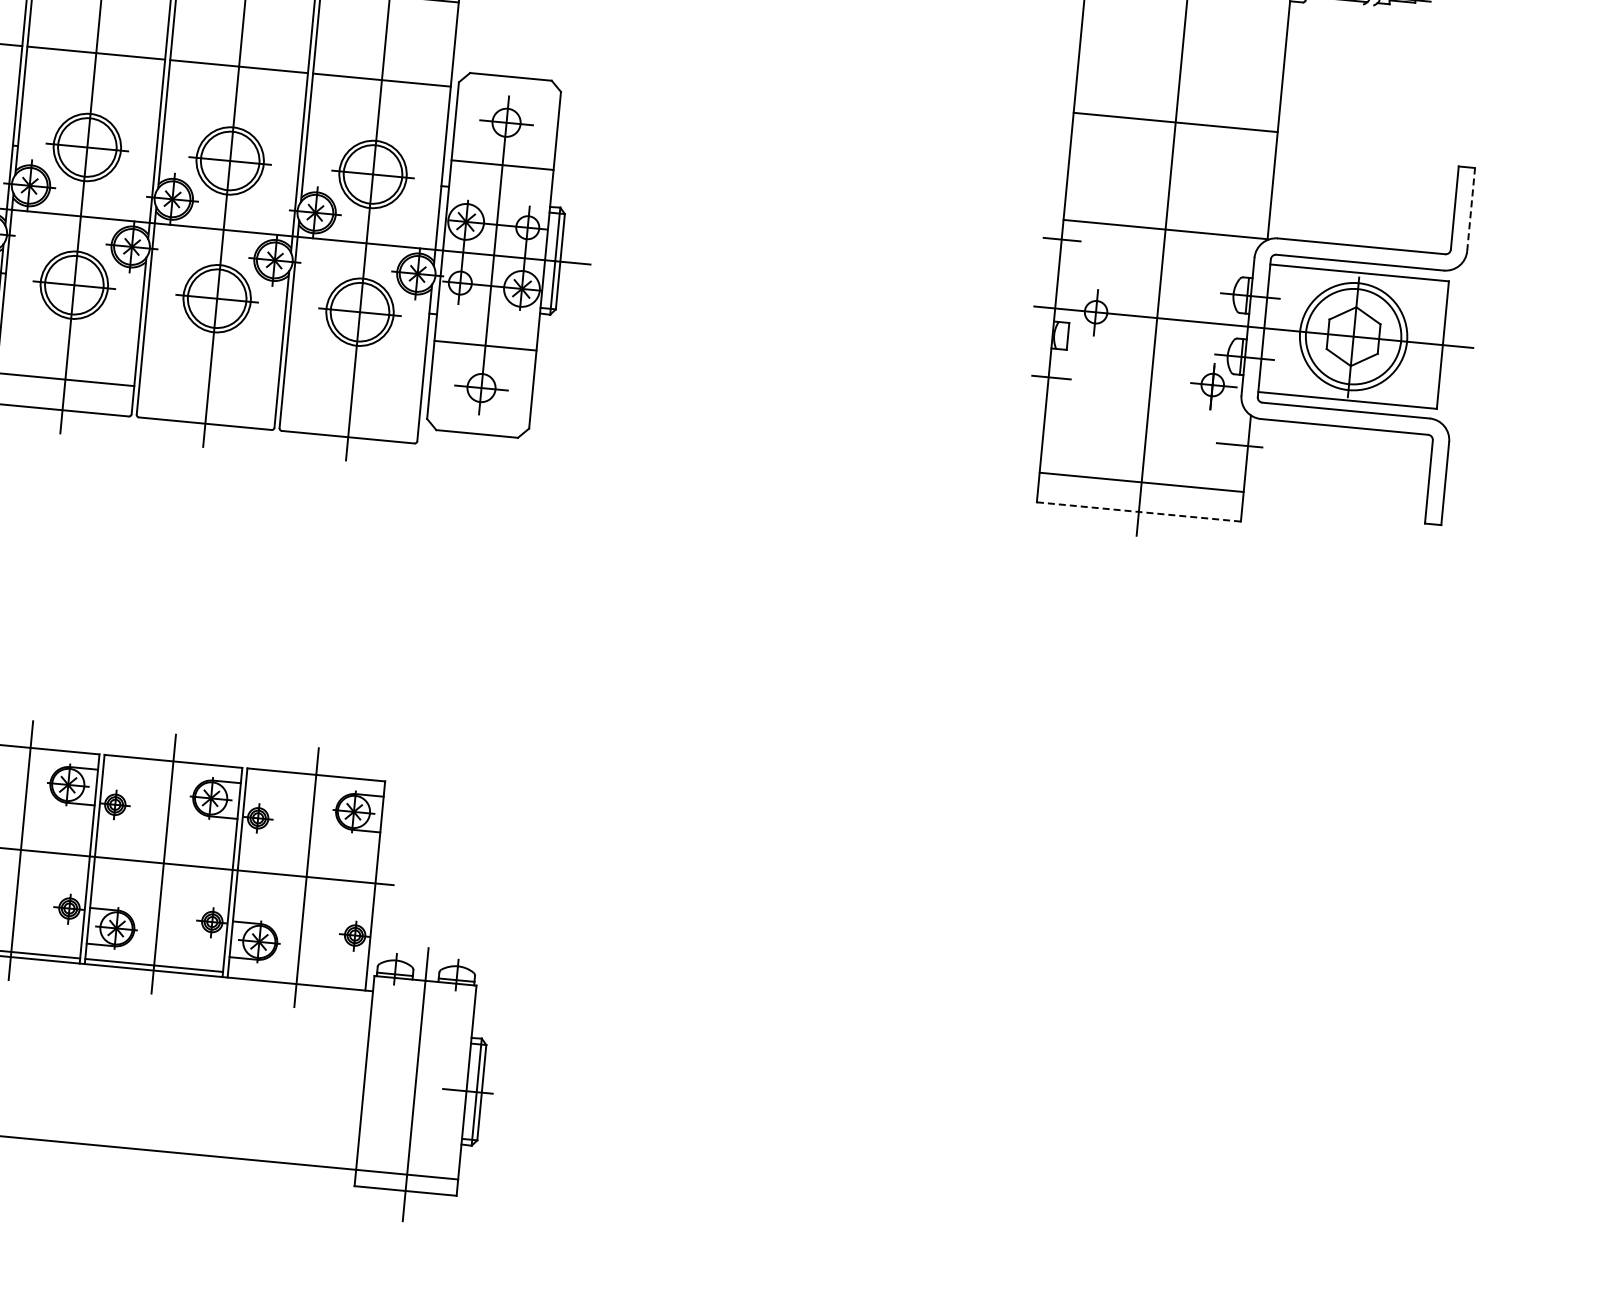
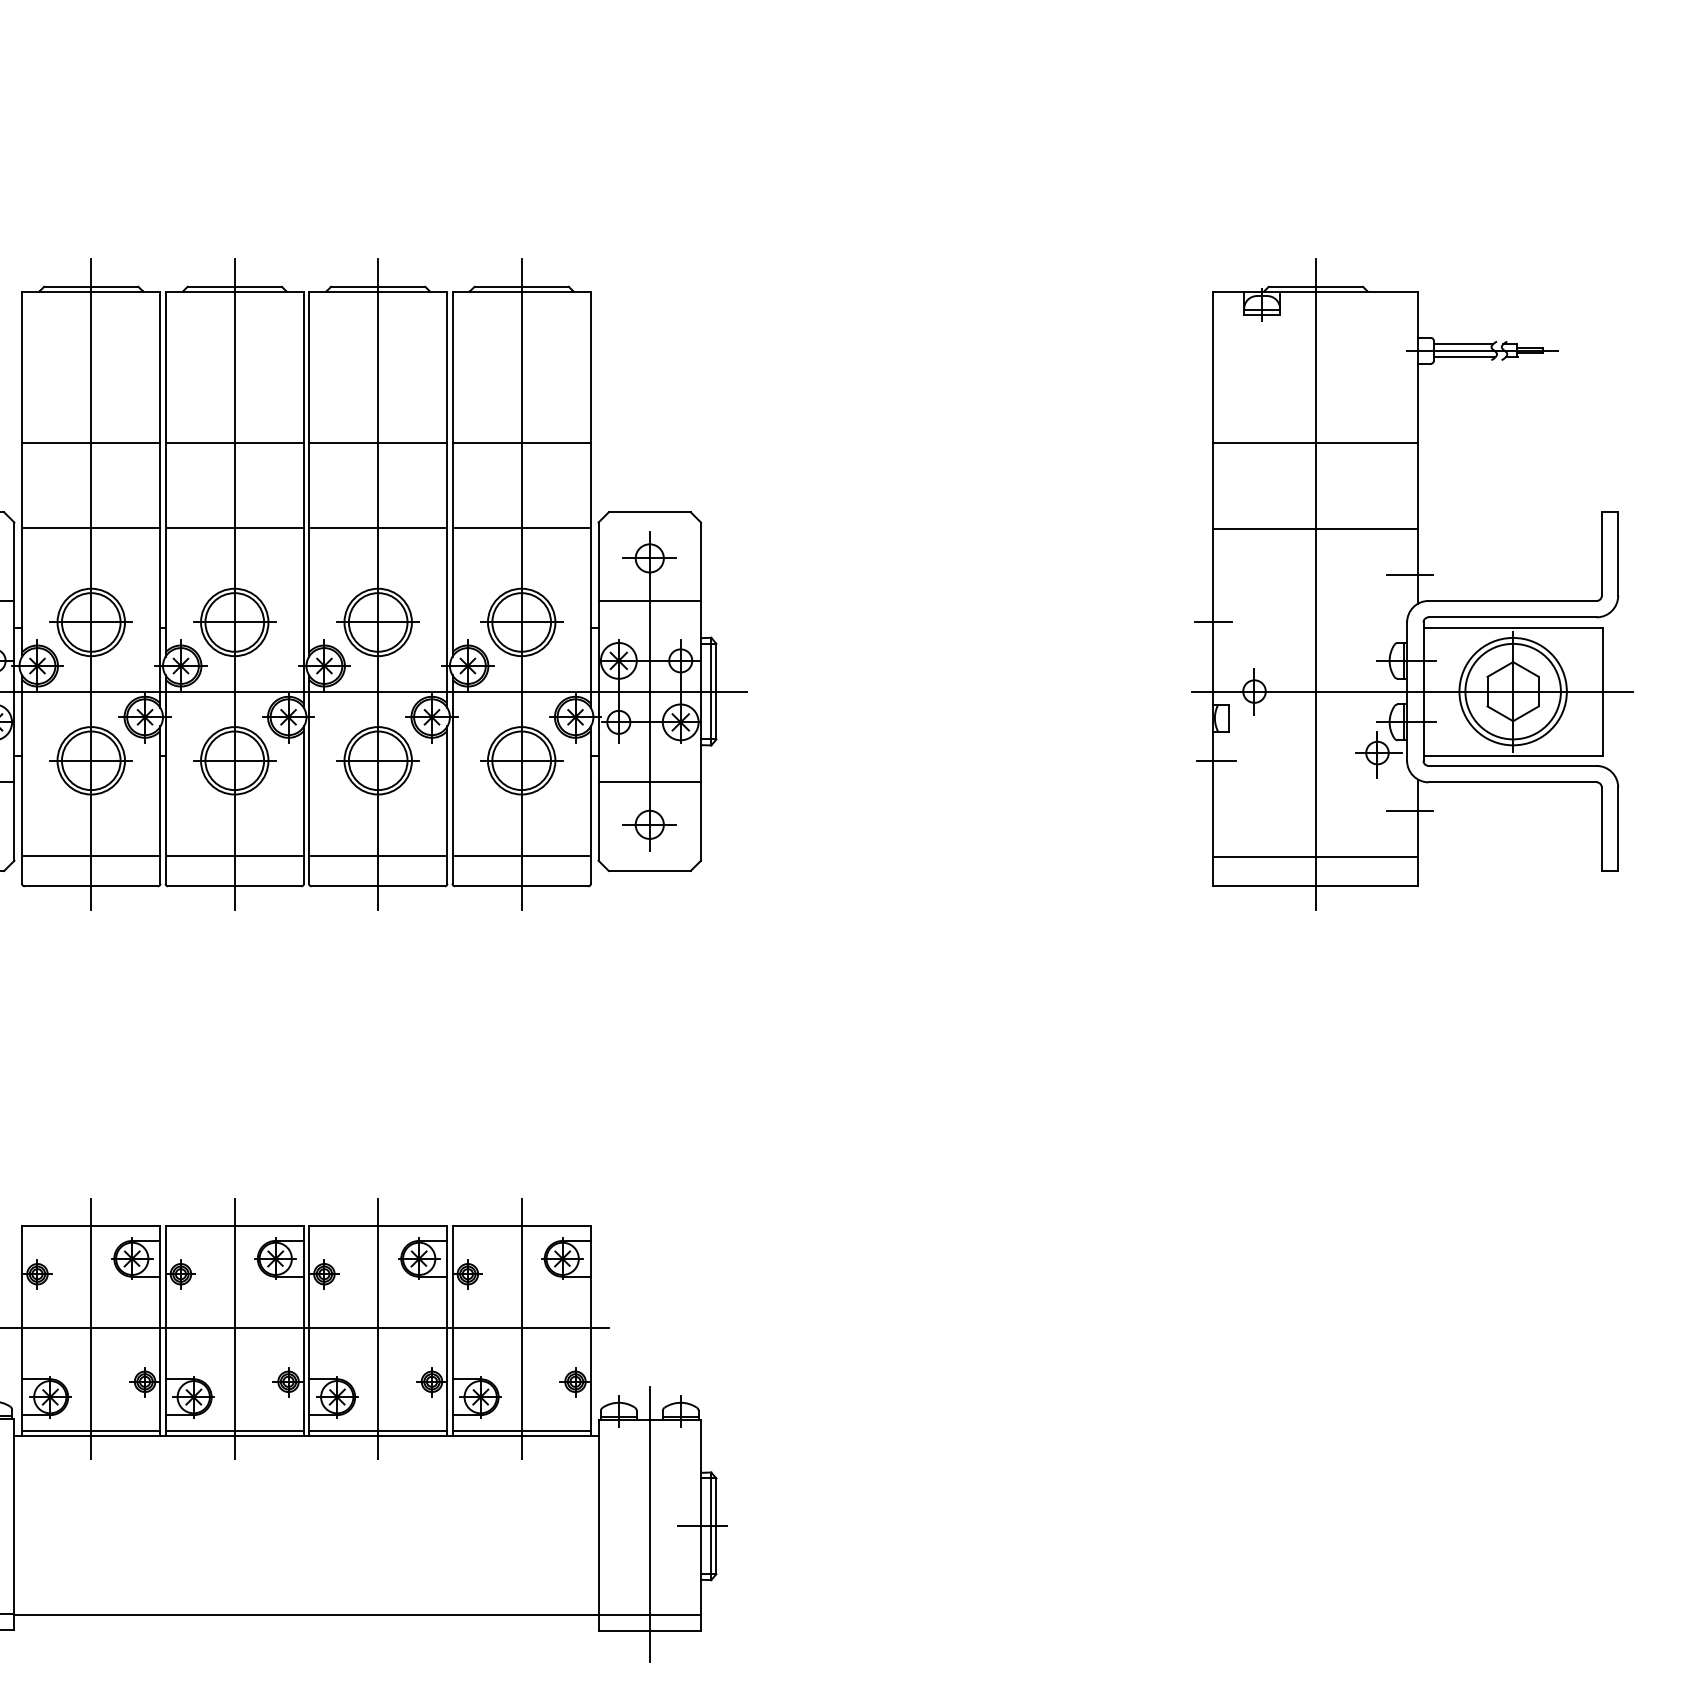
line: (1175, 122) -> (1315, 443), moved
line: (1261, 210) -> (1409, 574), added
line: (1471, 210) -> (1618, 554), dashed -> solid
line: (1165, 229) -> (1315, 528), moved
line: (208, 393) -> (378, 855), added
line: (350, 406) -> (521, 855), added
line: (1139, 512) -> (1316, 886), dashed -> solid
line: (296, 978) -> (521, 1430), added

